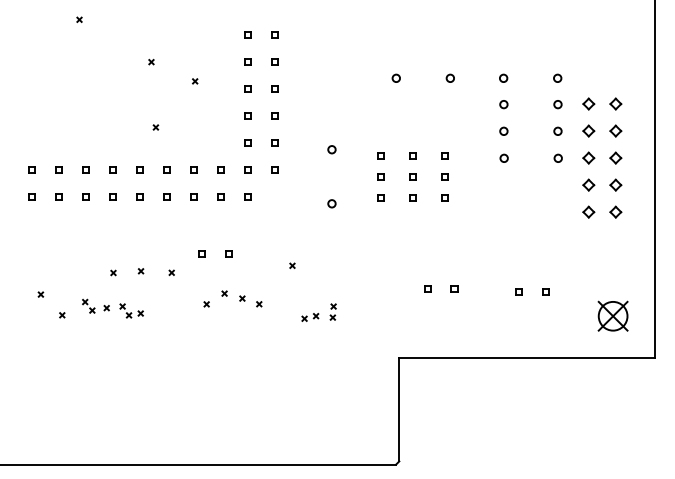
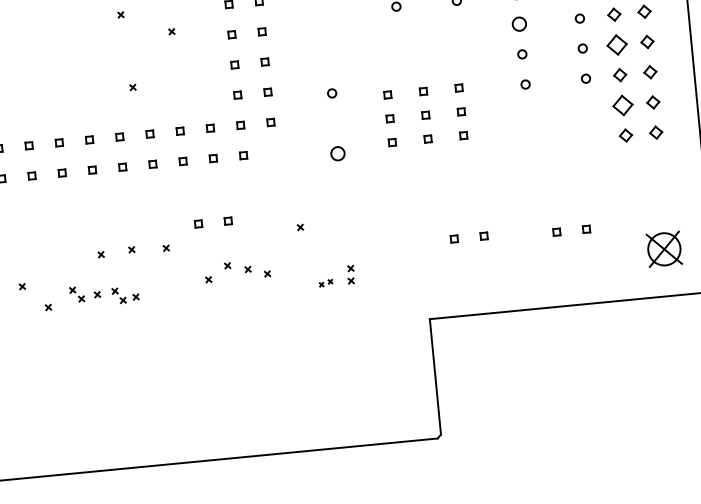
circle: (503, 104) -> (519, 24), size x1.6
part: (588, 130) -> (616, 44), size x1.6
part: (588, 184) -> (622, 104), size x1.6
circle: (331, 203) -> (337, 153), size x1.6
part: (310, 317) -> (326, 283), size x0.7

